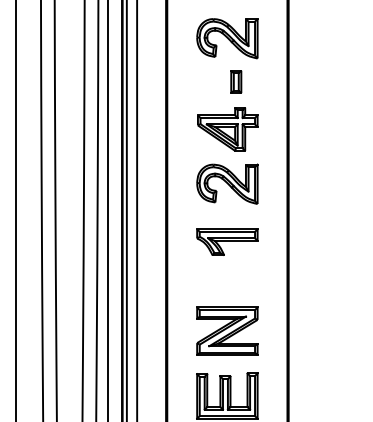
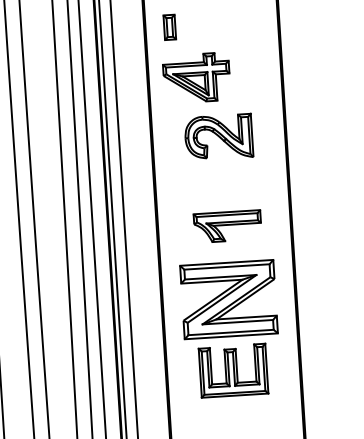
part: (236, 81) -> (170, 26), moved
part: (227, 129) -> (196, 78), moved
part: (227, 241) -> (227, 225), moved
part: (227, 330) -> (229, 298), size x1.4

